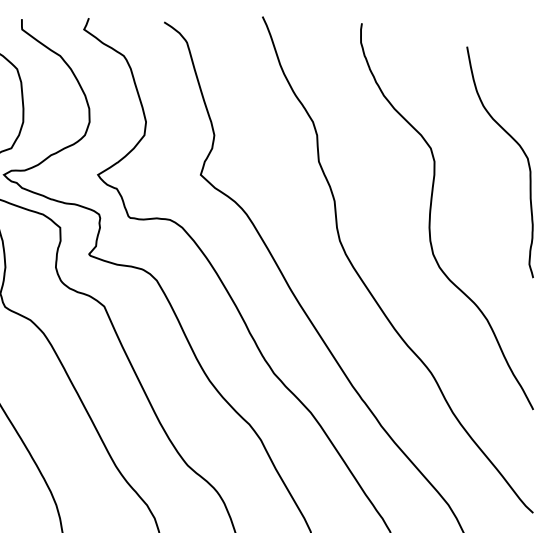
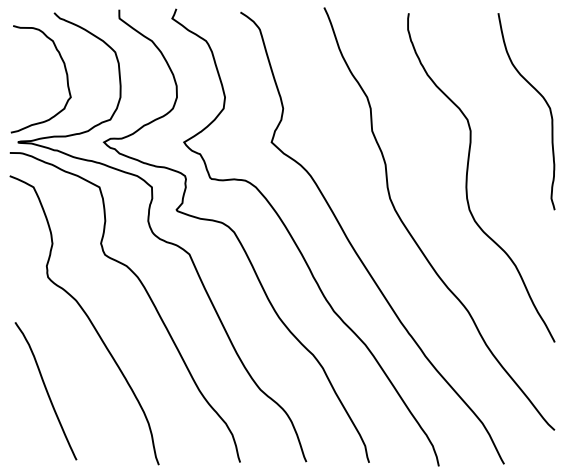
curve: (521, 150) -> (544, 101), moved

